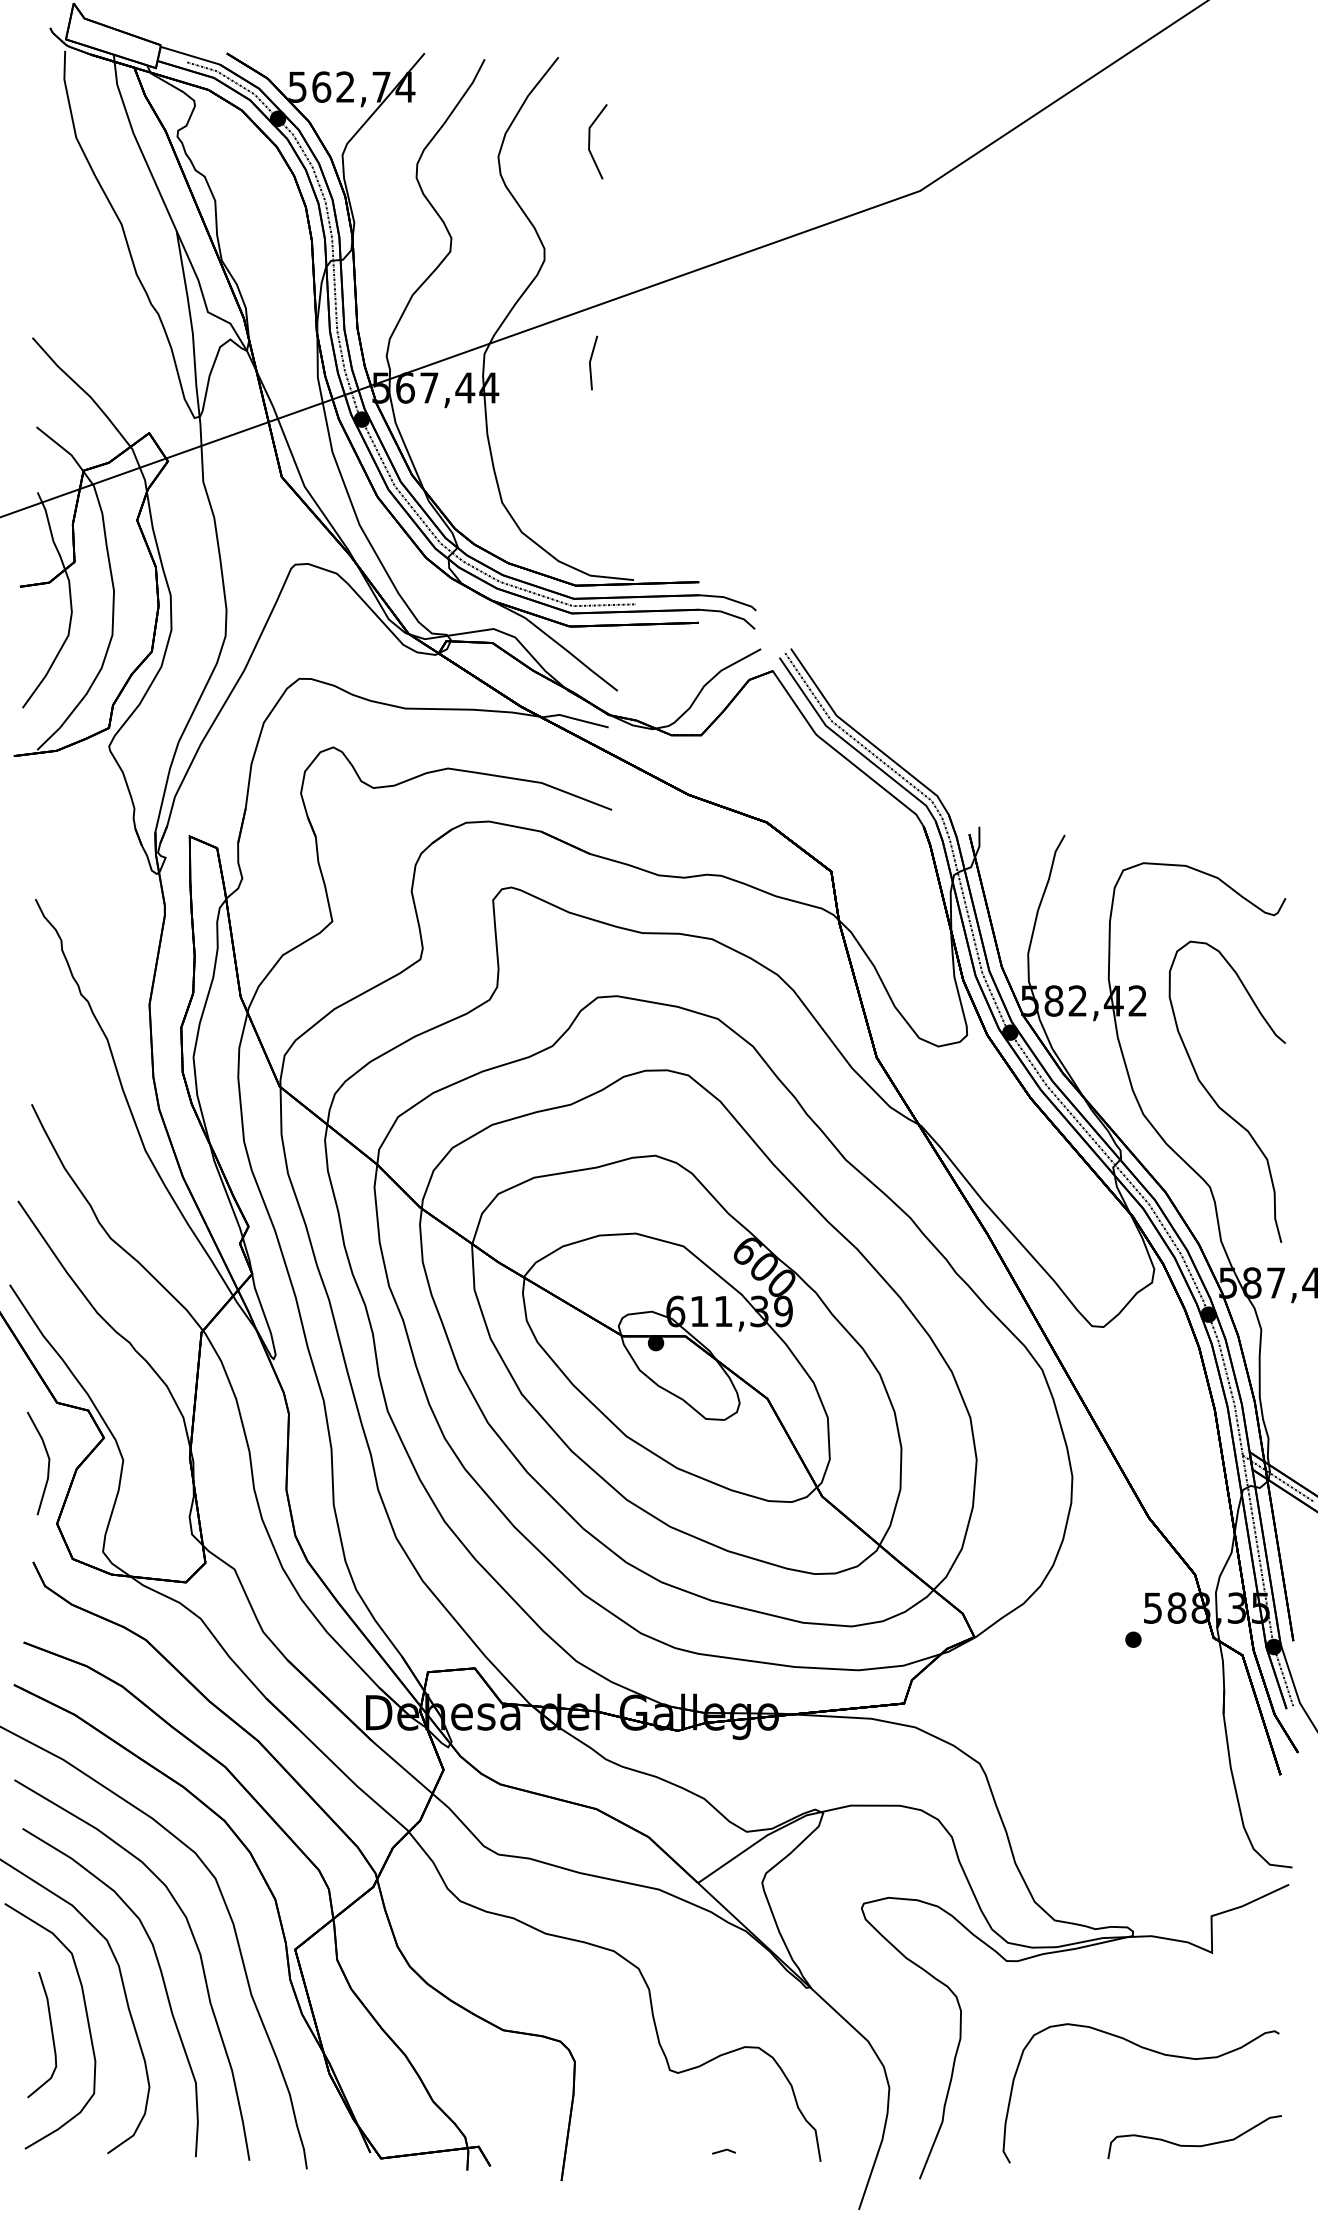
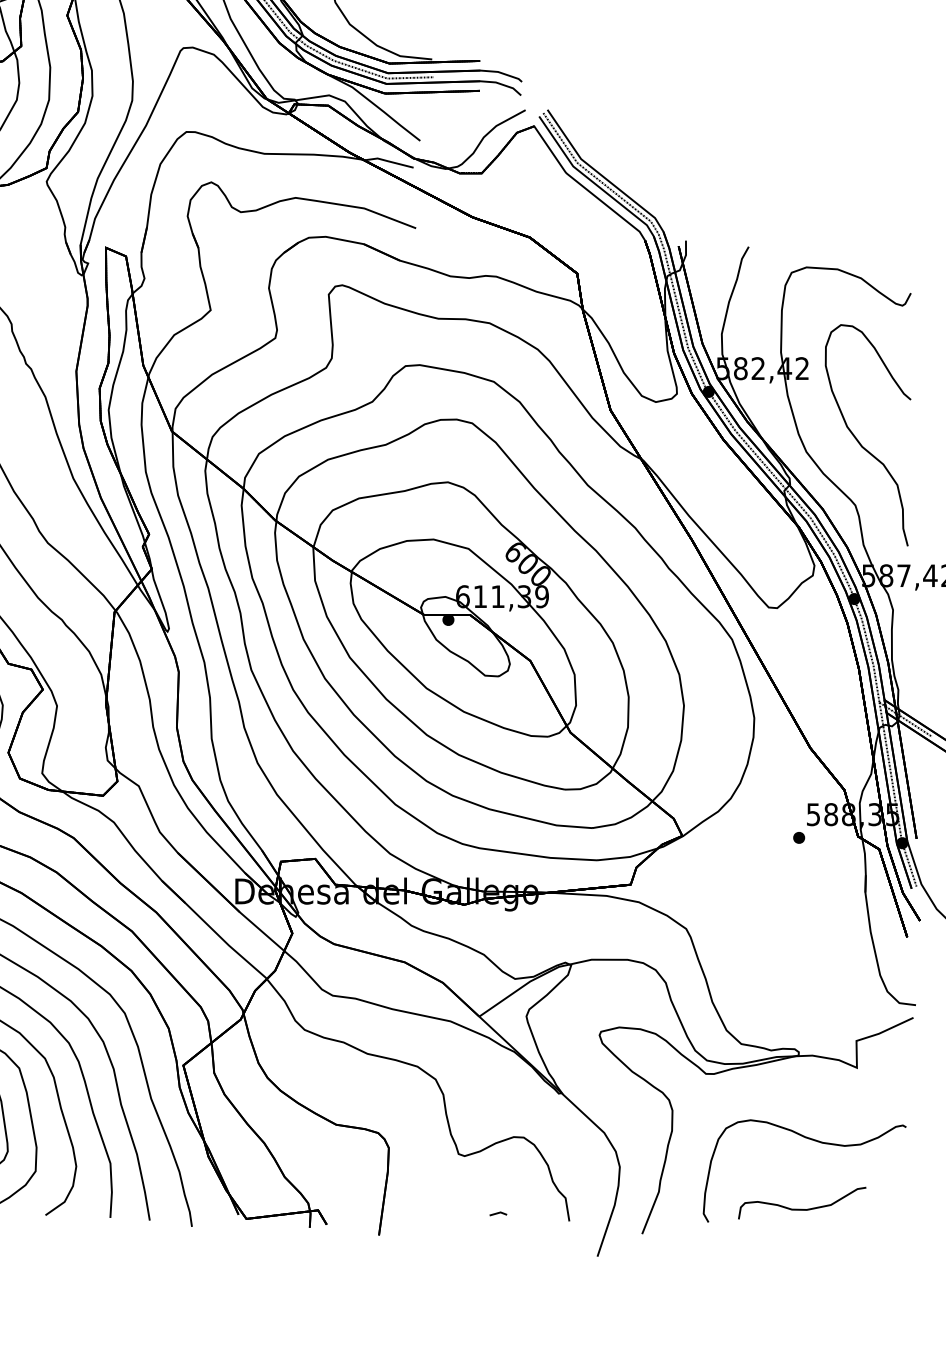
curve: (1194, 2145) -> (802, 1209), moved

